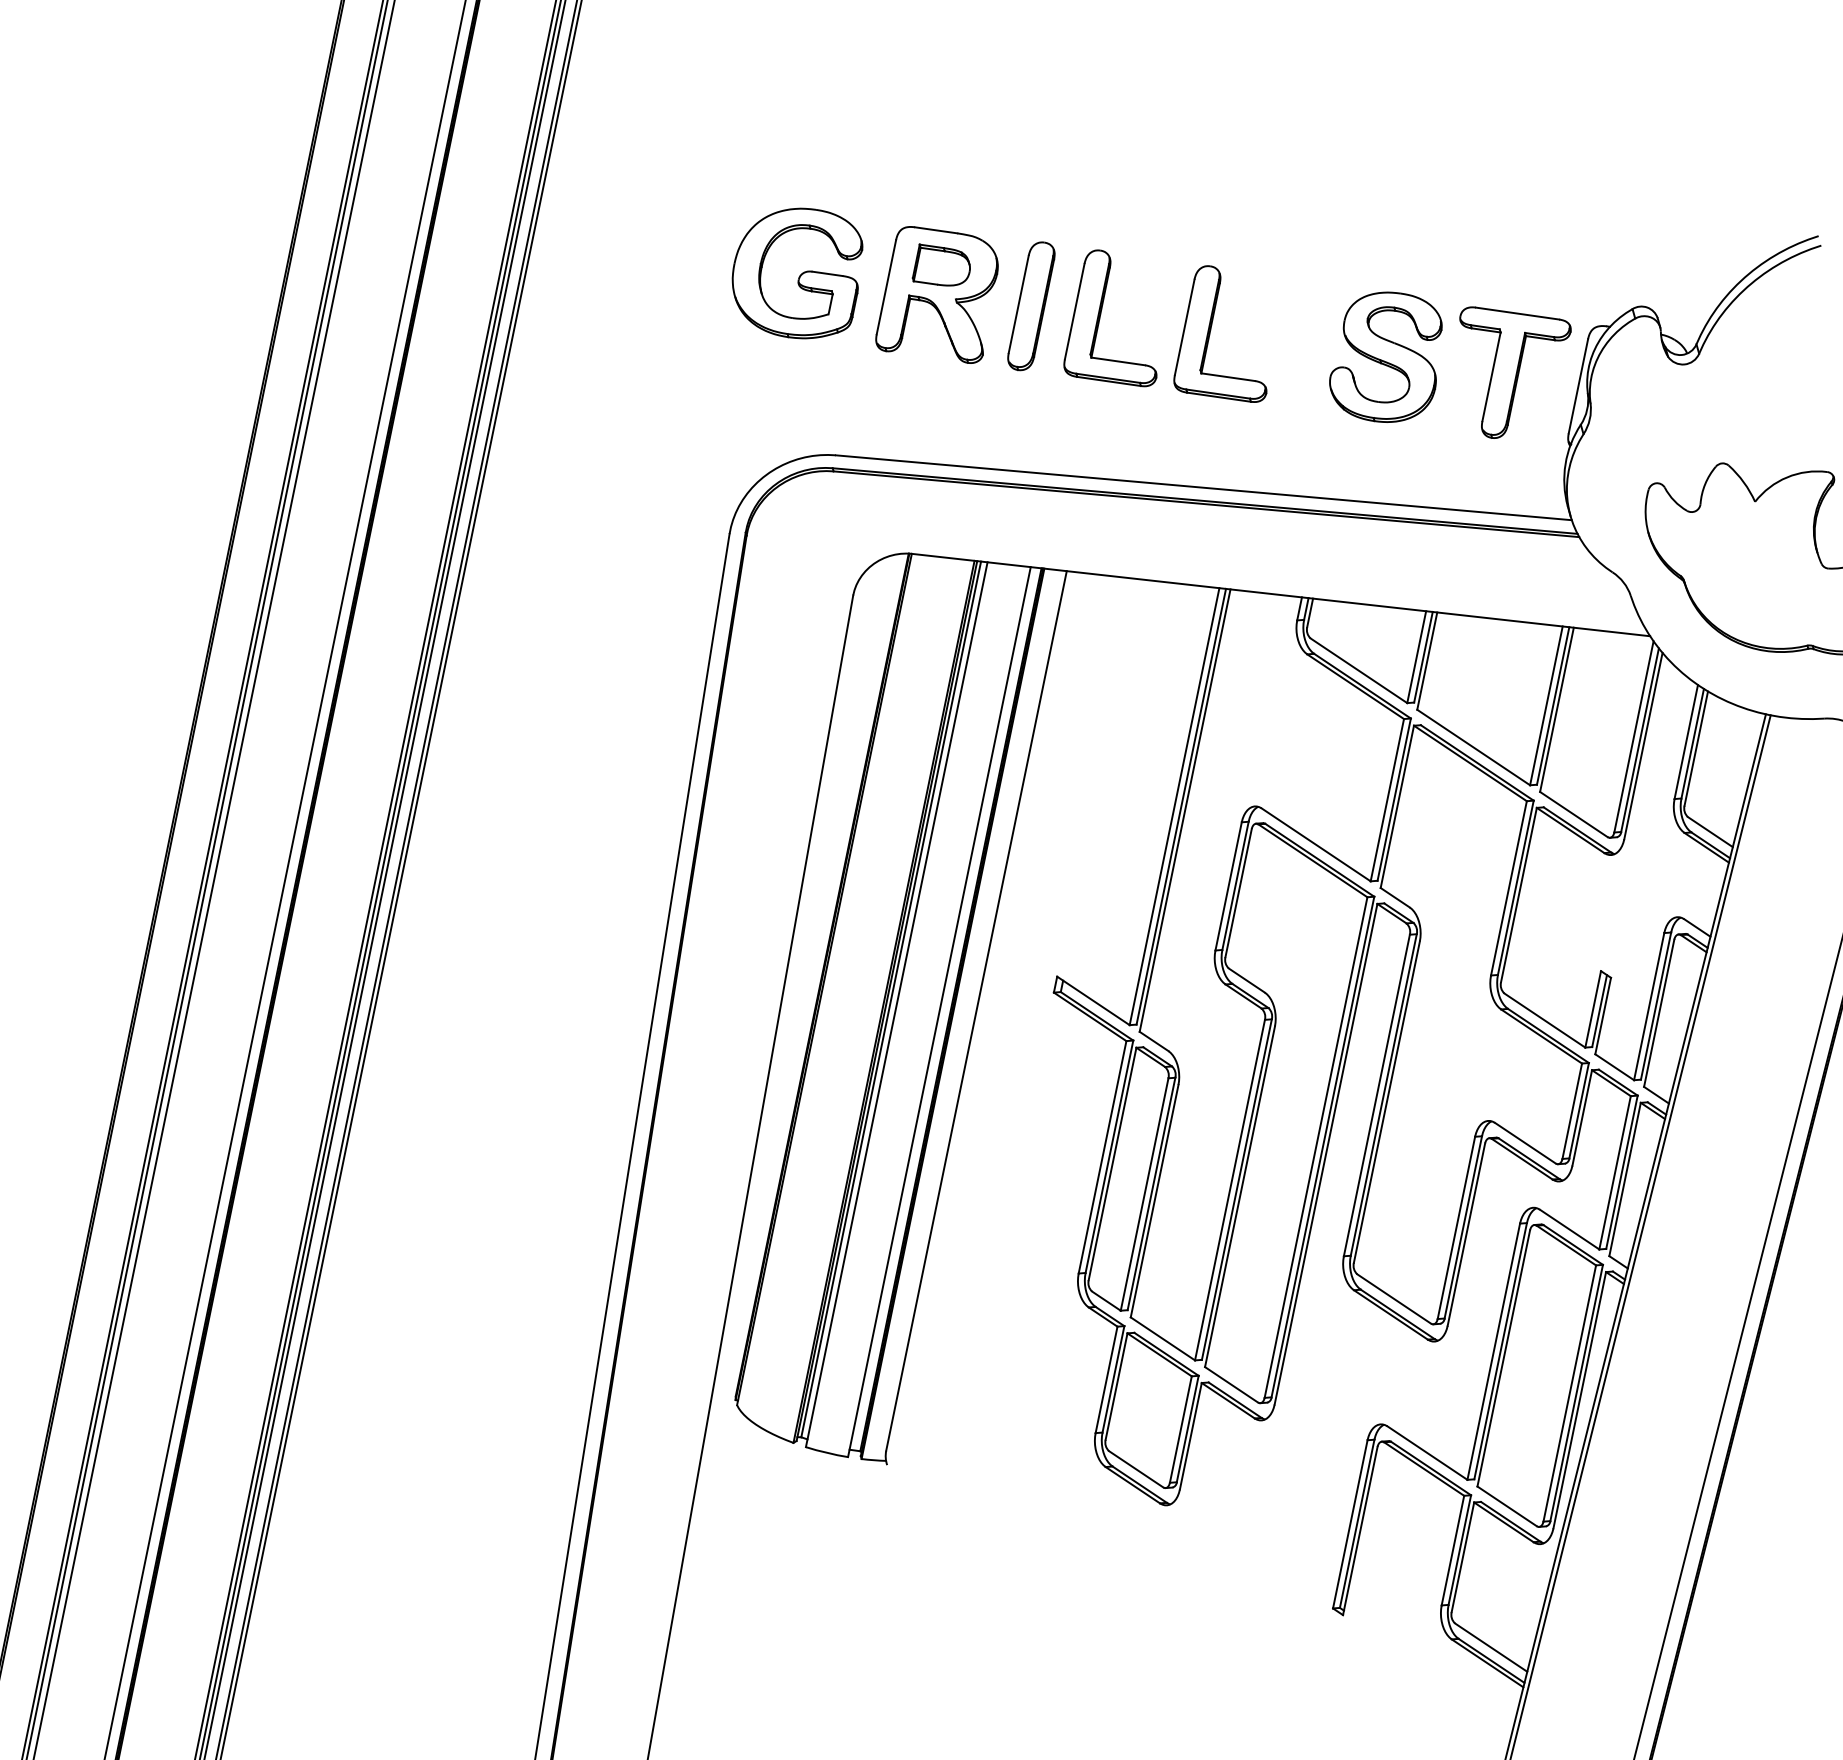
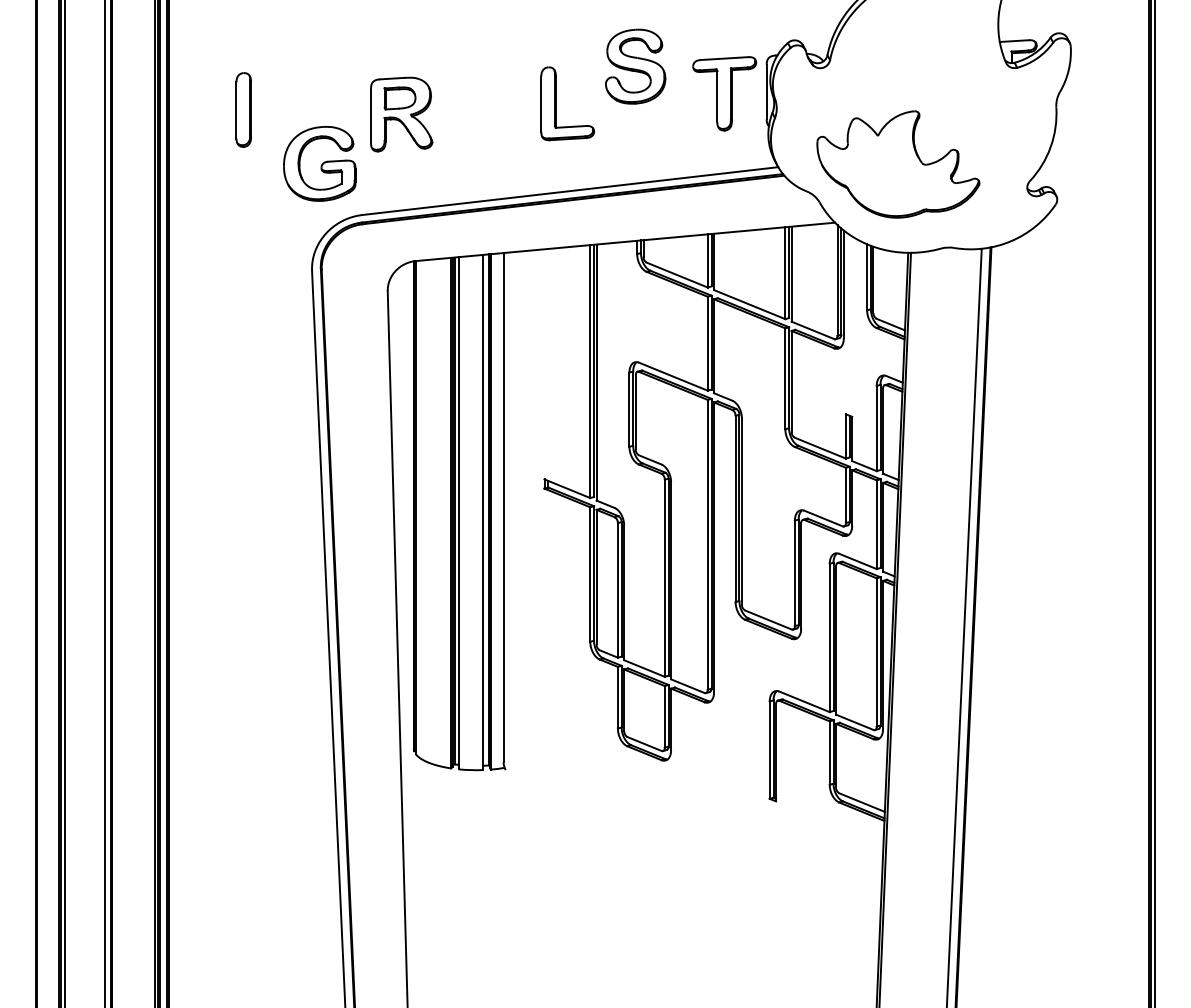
part: (796, 271) -> (319, 163), moved
part: (1031, 305) -> (243, 109), moved
part: (1100, 316) -> (493, 107), removed
part: (1387, 356) -> (635, 66), moved

